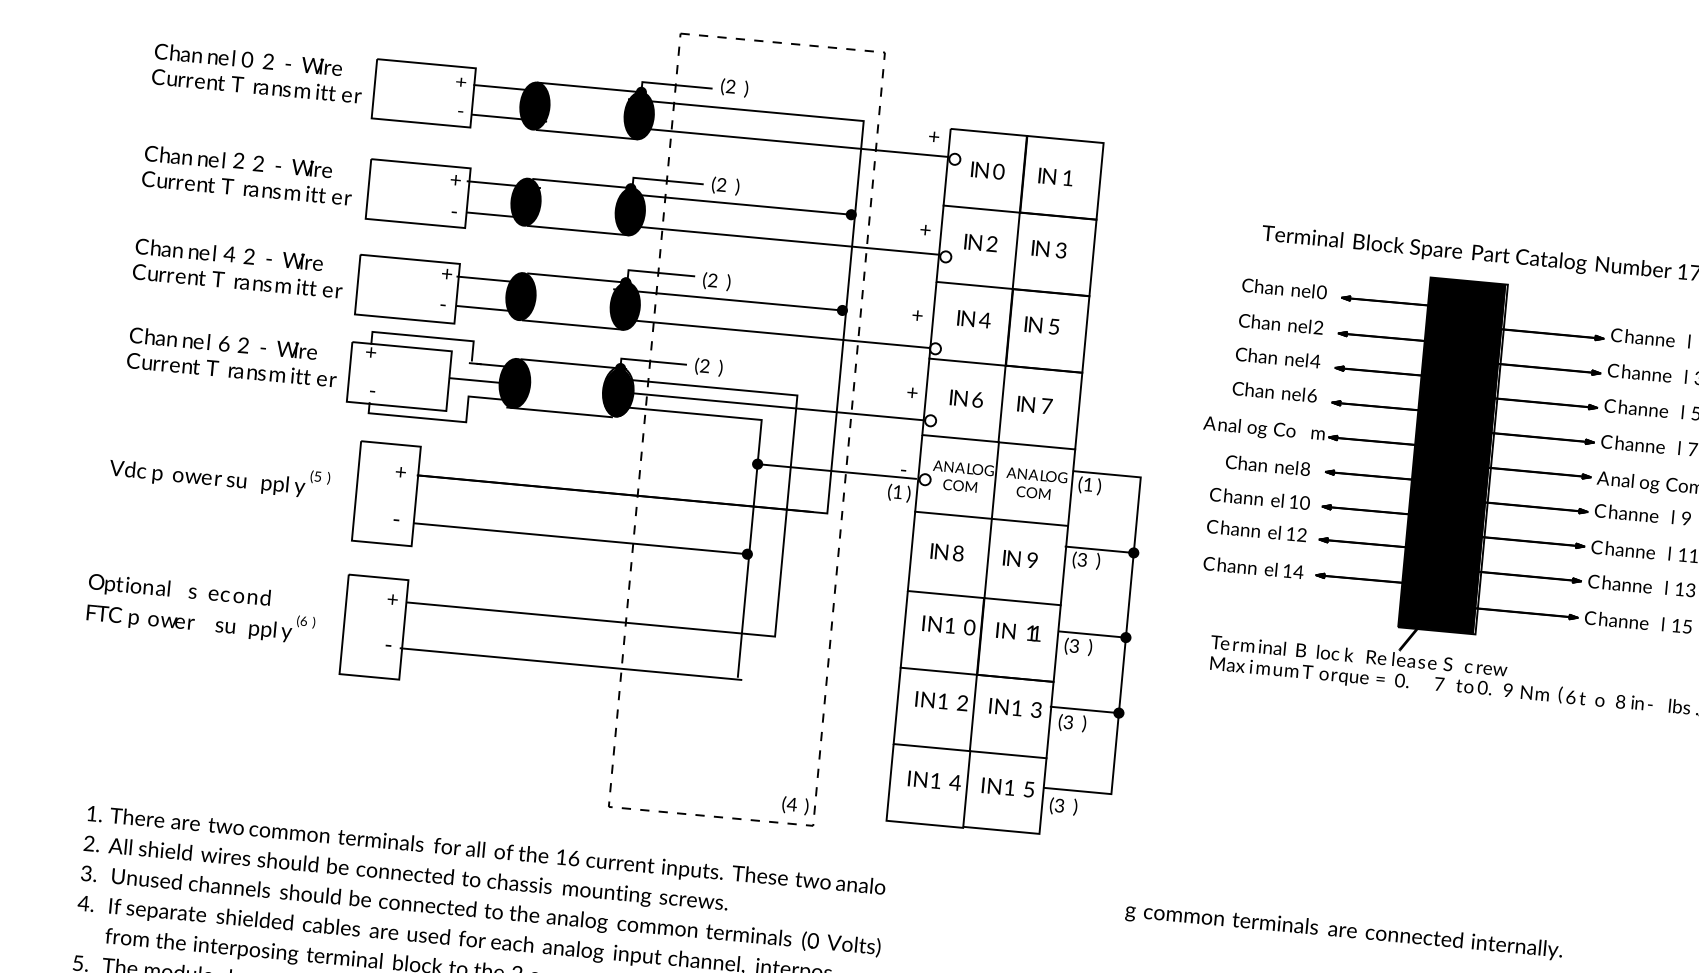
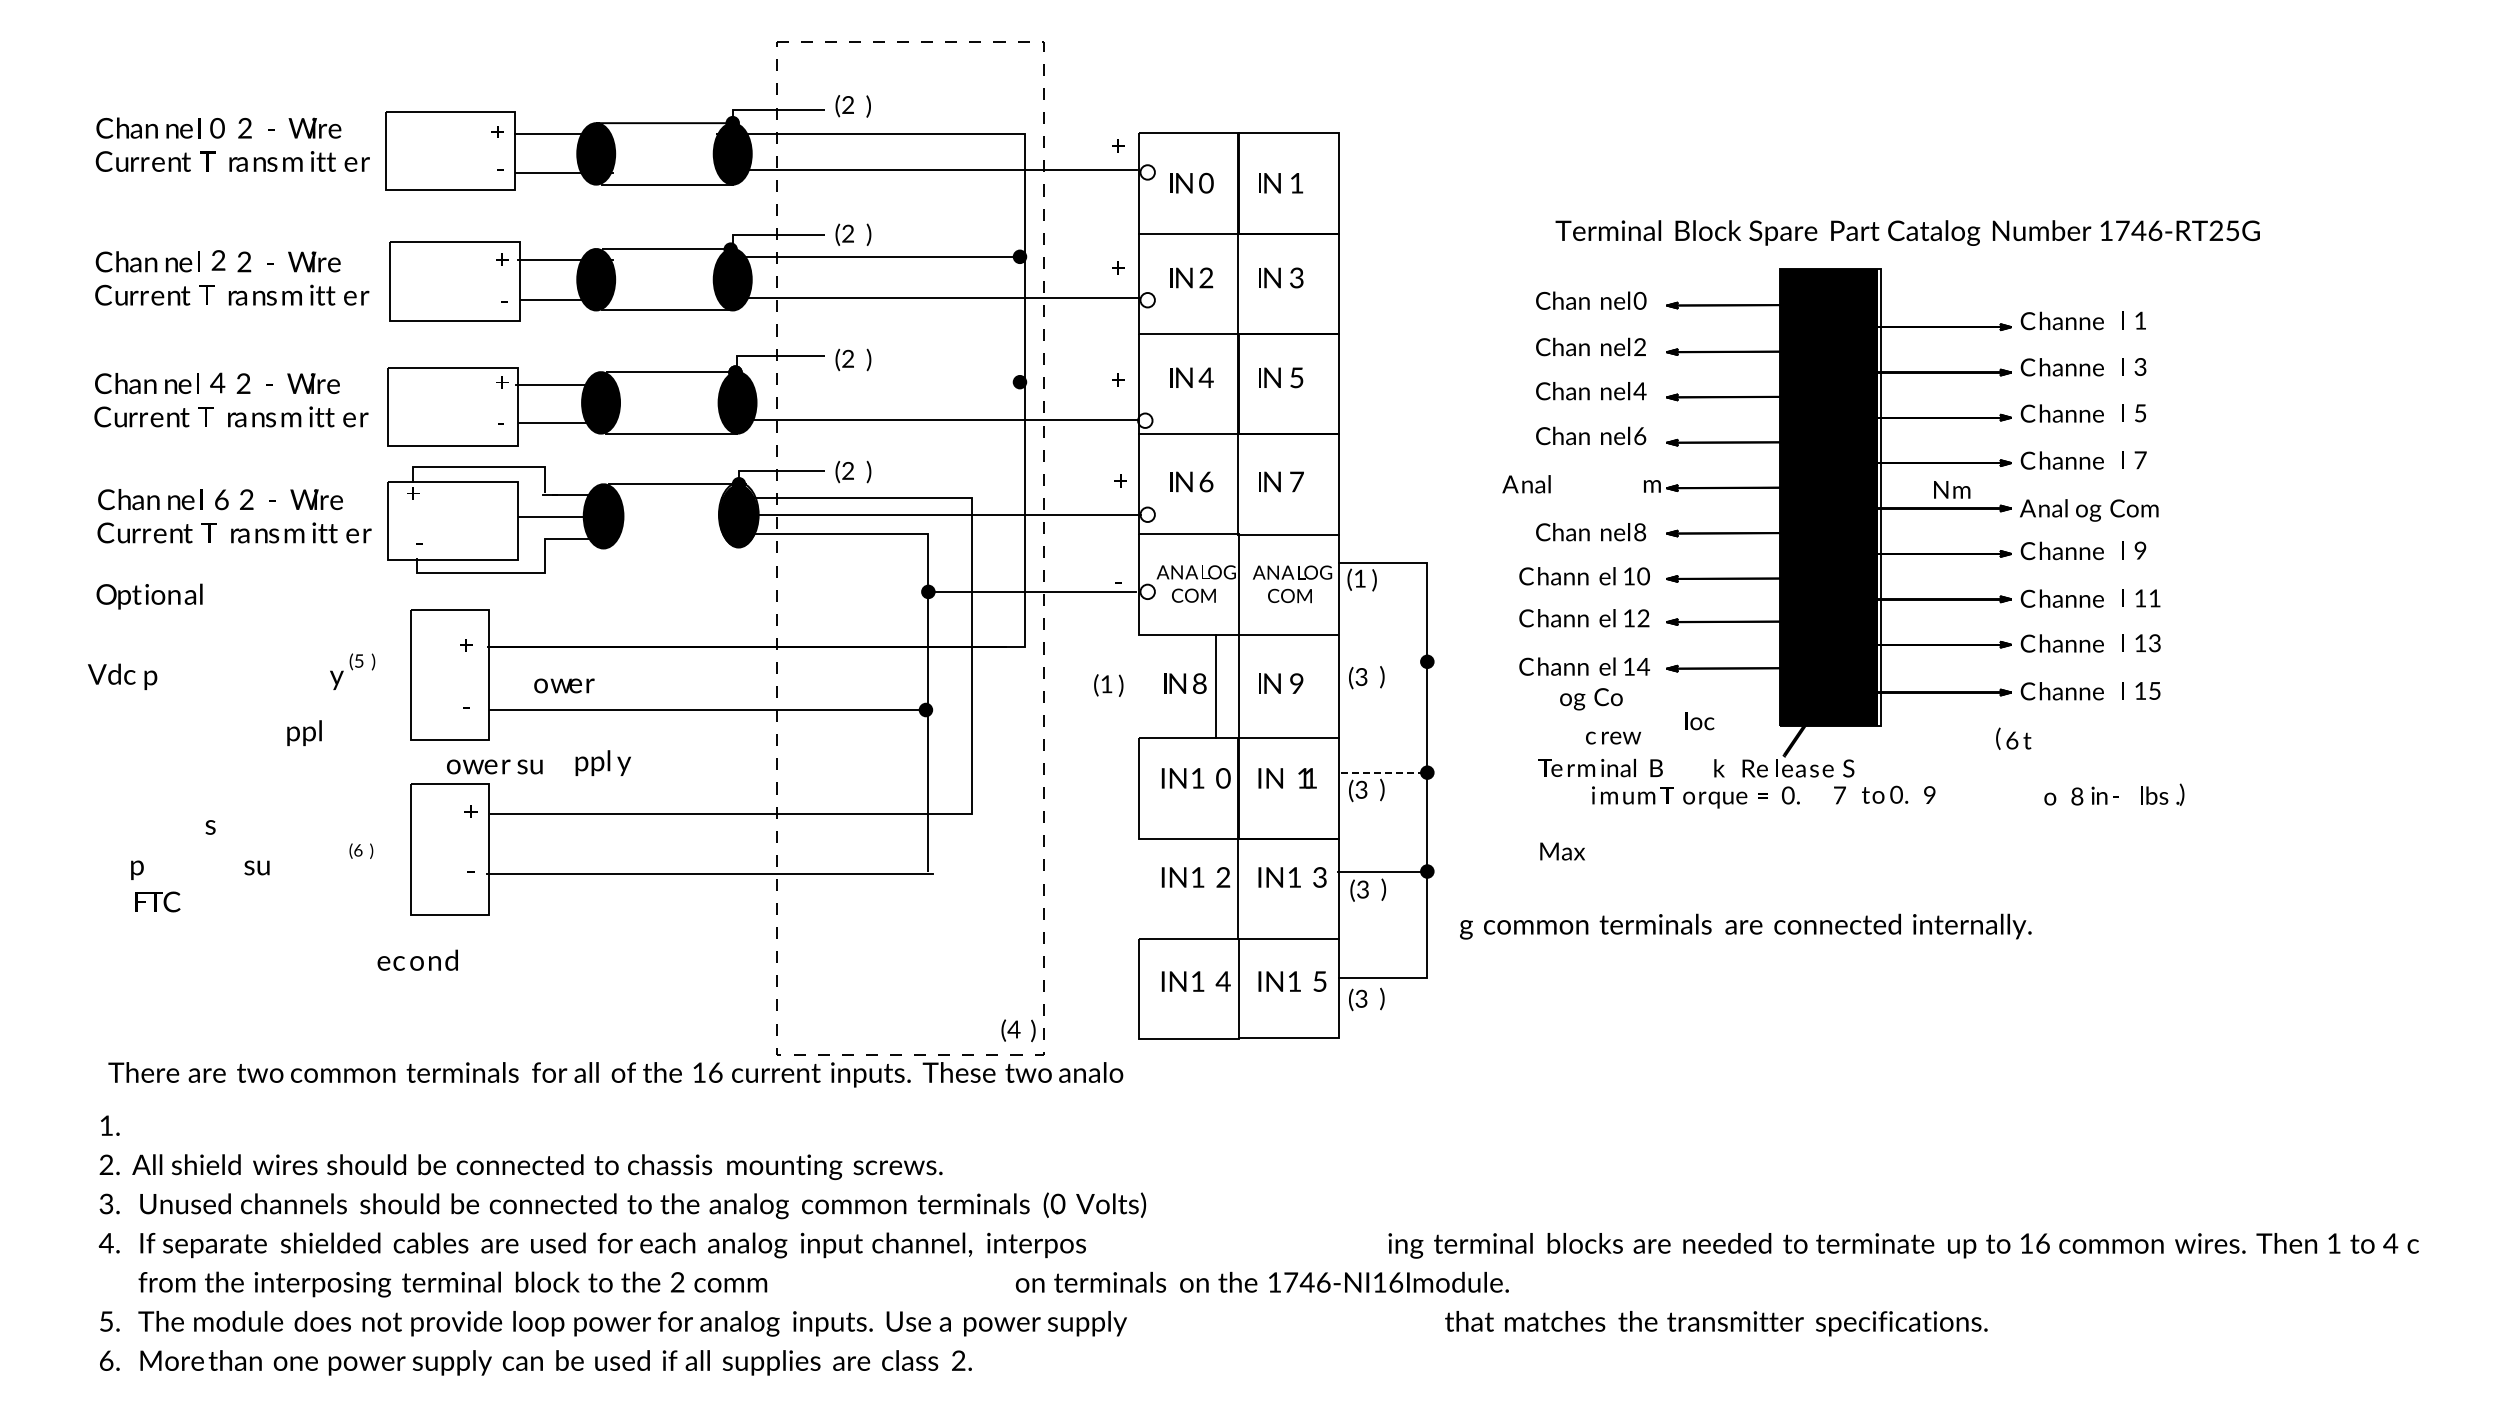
line: (726, 299) -> (868, 382), removed
line: (559, 412) -> (664, 548), removed
text: (1271, 430) -> (1591, 699), moved
text: (209, 479) -> (494, 766), moved
text: (275, 484) -> (304, 732), moved
text: (899, 493) -> (1108, 685), moved
line: (1099, 549) -> (1382, 661), removed
line: (911, 551) -> (1215, 686), moved
text: (129, 586) -> (149, 596), moved
text: (239, 594) -> (417, 959), moved
text: (104, 613) -> (157, 901), moved
text: (171, 622) -> (564, 685), moved
text: (270, 630) -> (602, 762), moved
line: (1093, 634) -> (1384, 772), solid -> dashed
text: (1327, 653) -> (1699, 721), moved
text: (1227, 664) -> (1562, 851), moved
text: (1485, 669) -> (1613, 737), moved
text: (1535, 693) -> (1952, 489), moved
text: (1572, 695) -> (2013, 738), moved
line: (897, 705) -> (1138, 888), removed
text: (497, 852) -> (615, 1074), moved
text: (1343, 931) -> (1745, 926), moved

